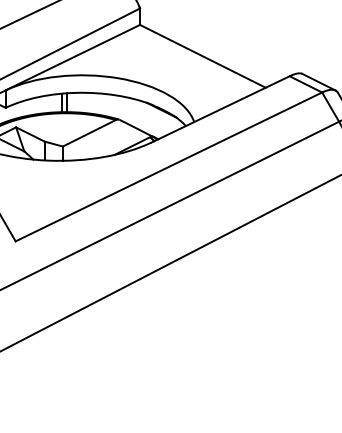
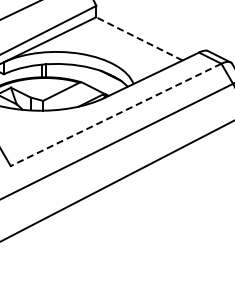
line: (201, 55) -> (138, 38), solid -> dashed
line: (168, 167) -> (115, 115), solid -> dashed

